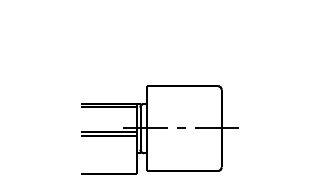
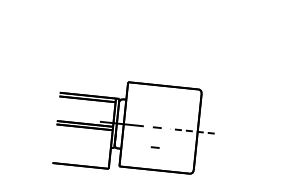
line: (216, 128) -> (192, 131), solid -> dashed
line: (181, 147) -> (155, 146), added

